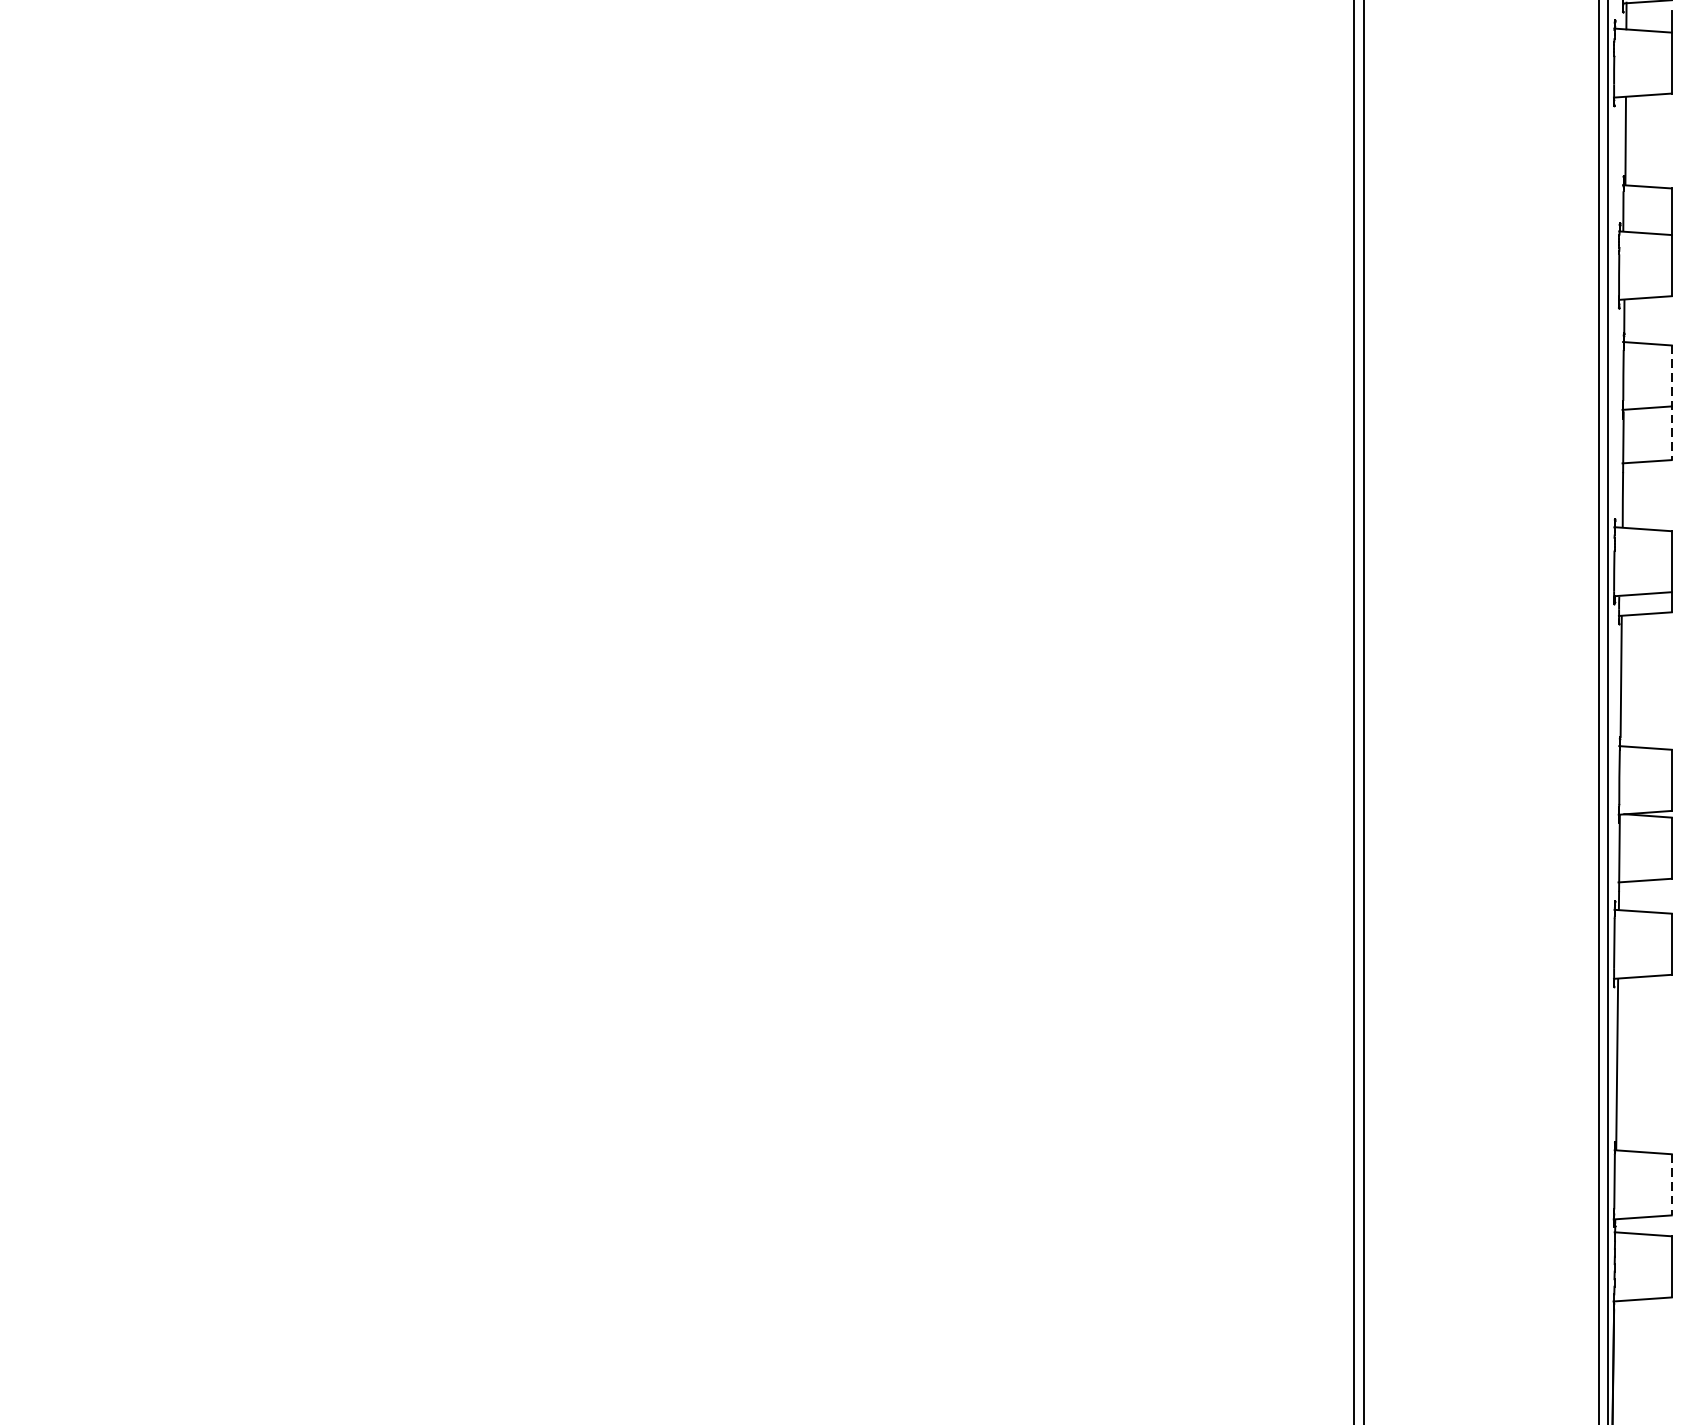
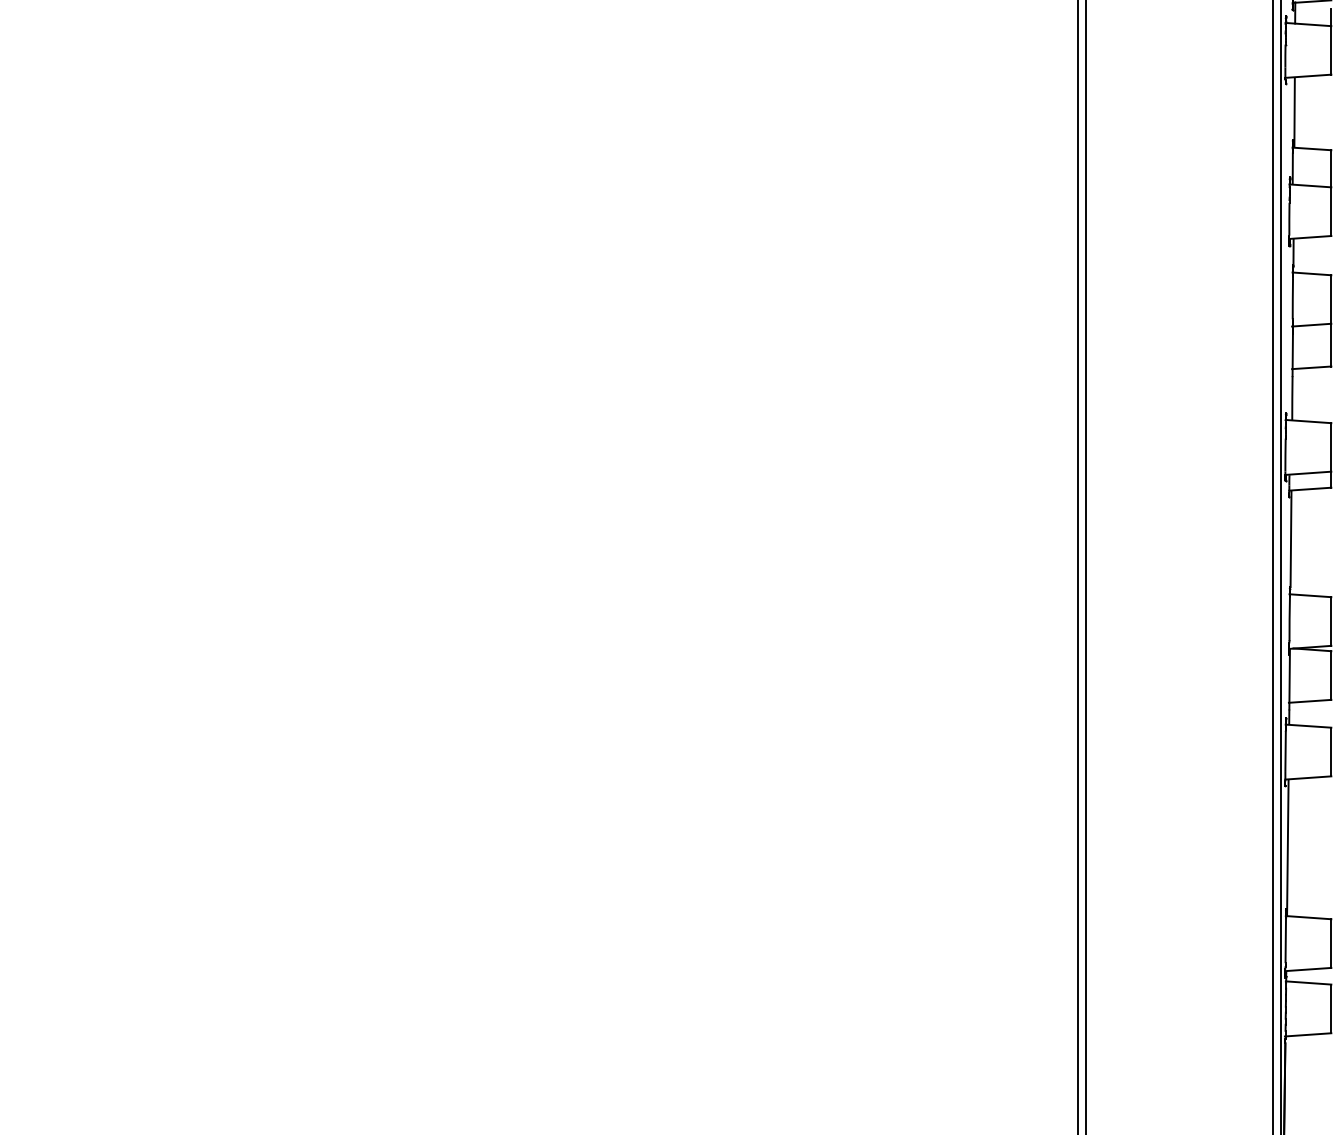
line: (1672, 402) -> (1331, 320), dashed -> solid
line: (1672, 1185) -> (1331, 944), dashed -> solid

